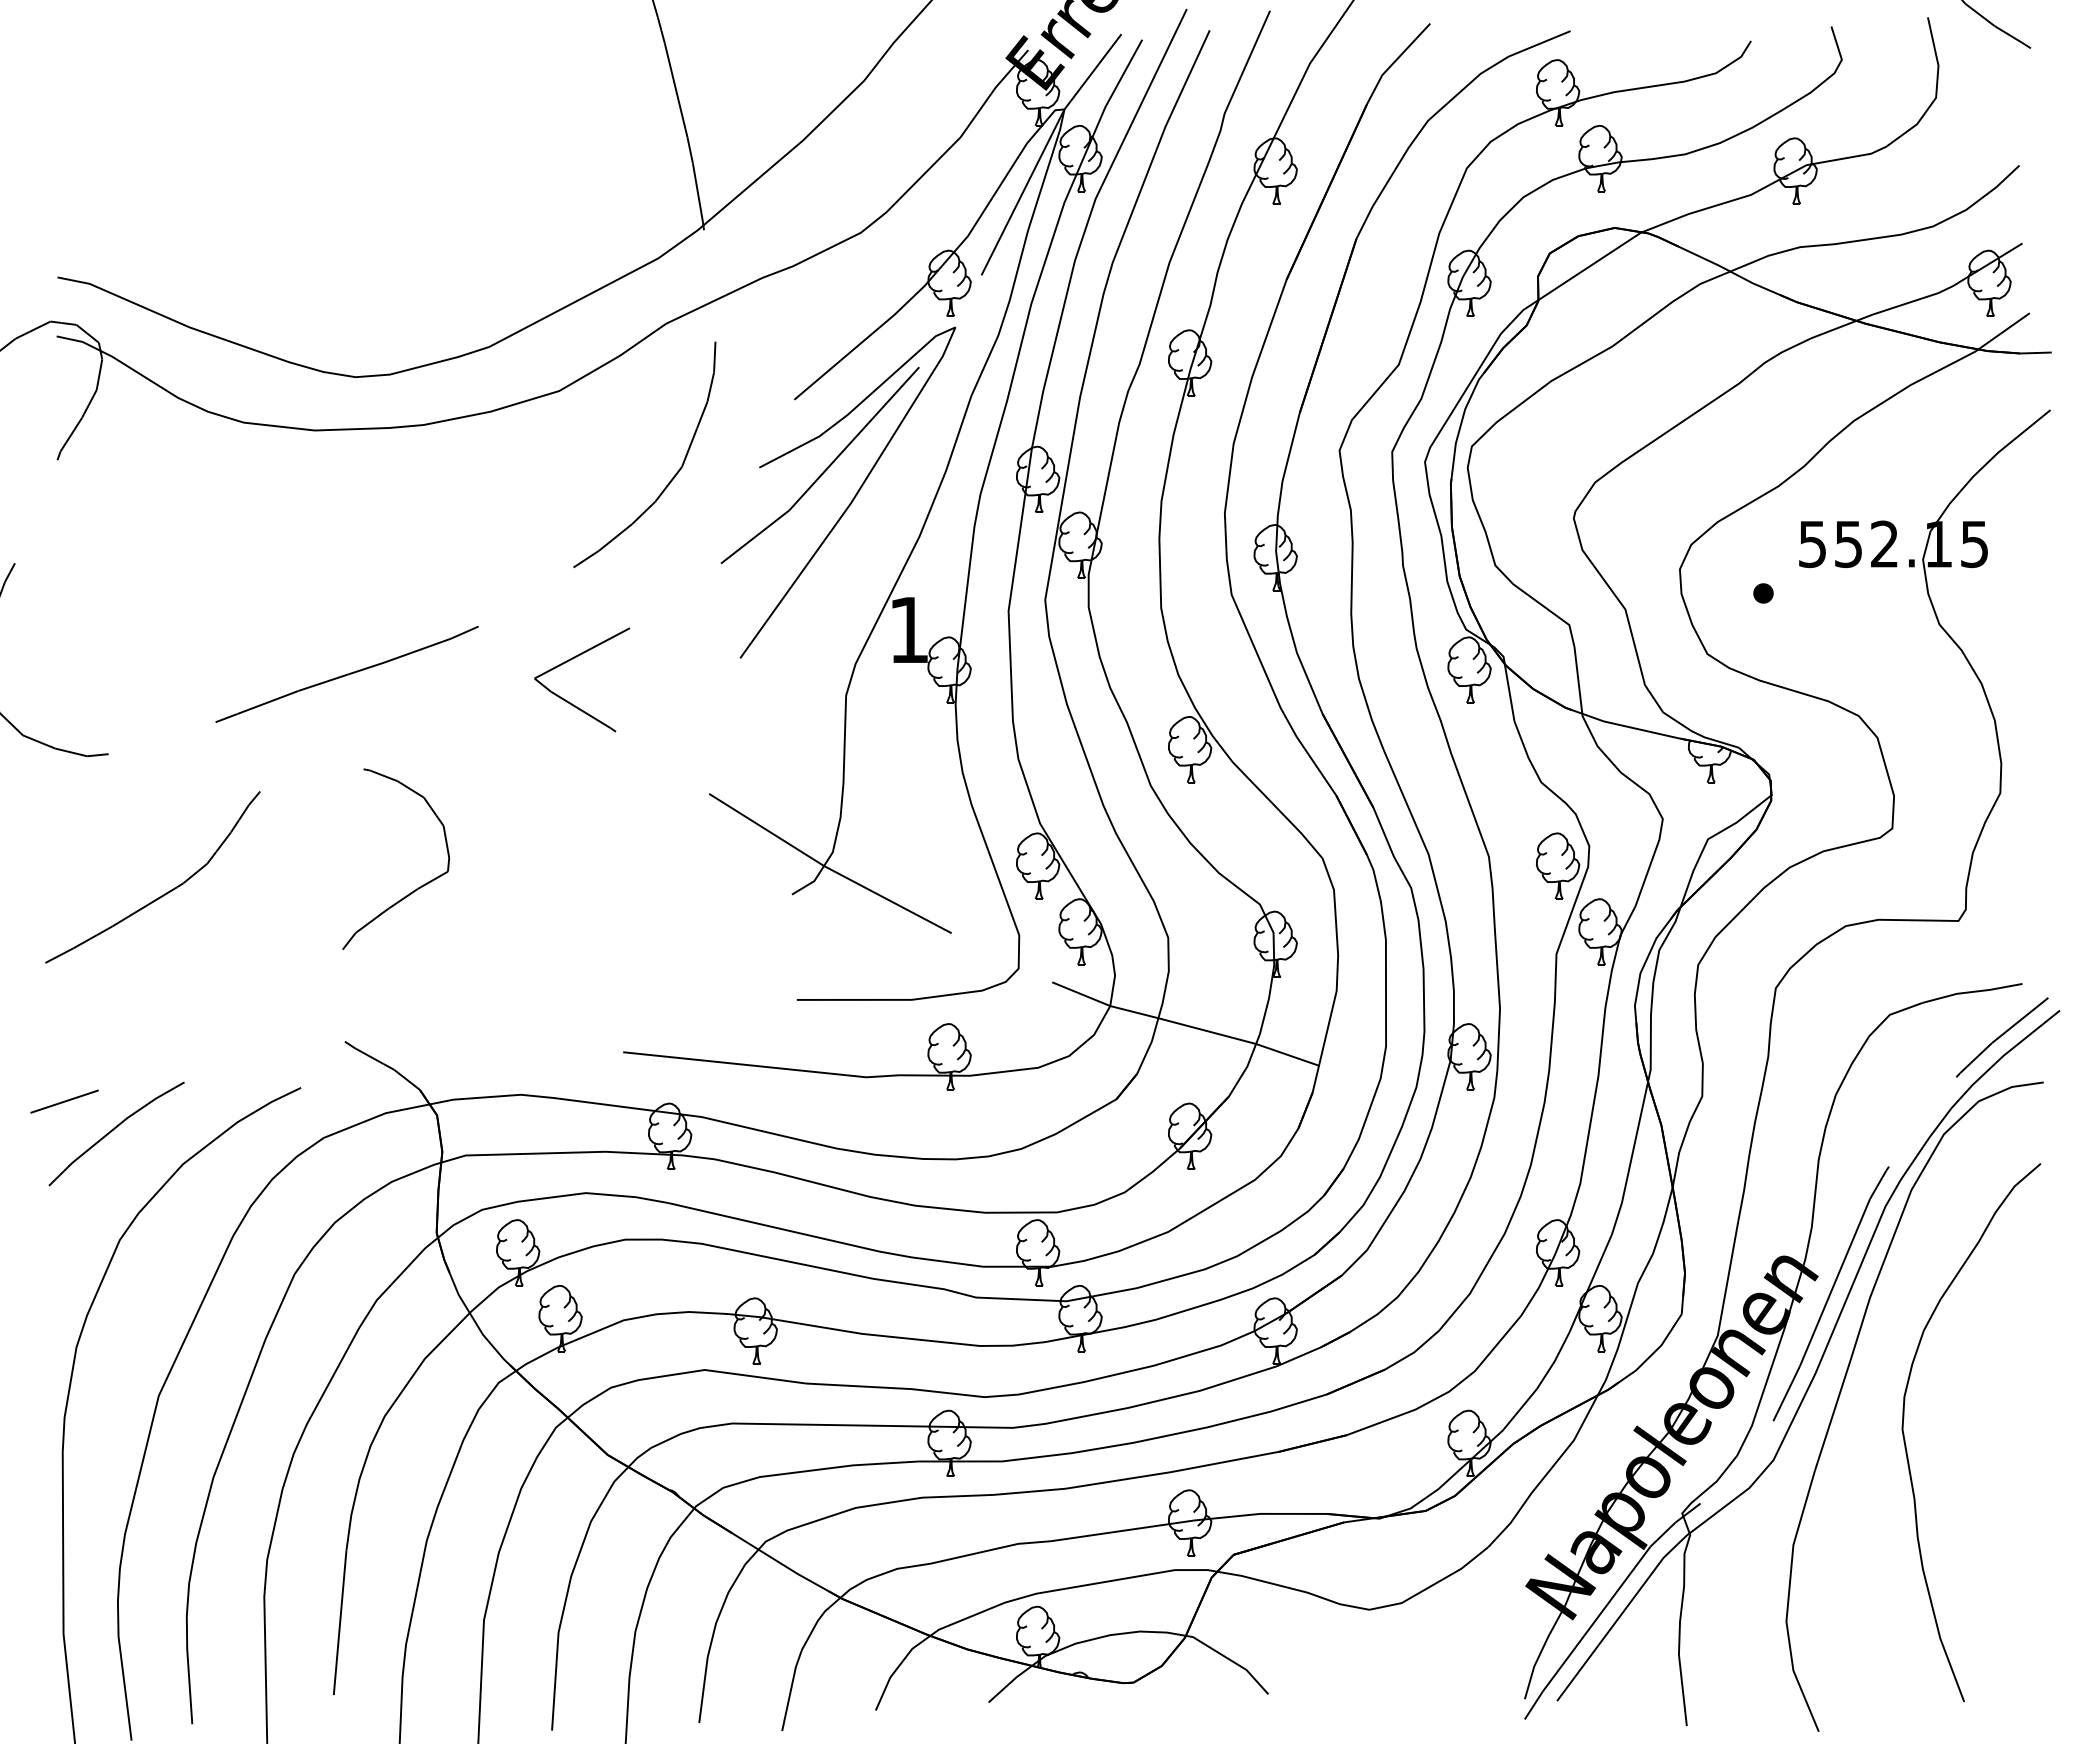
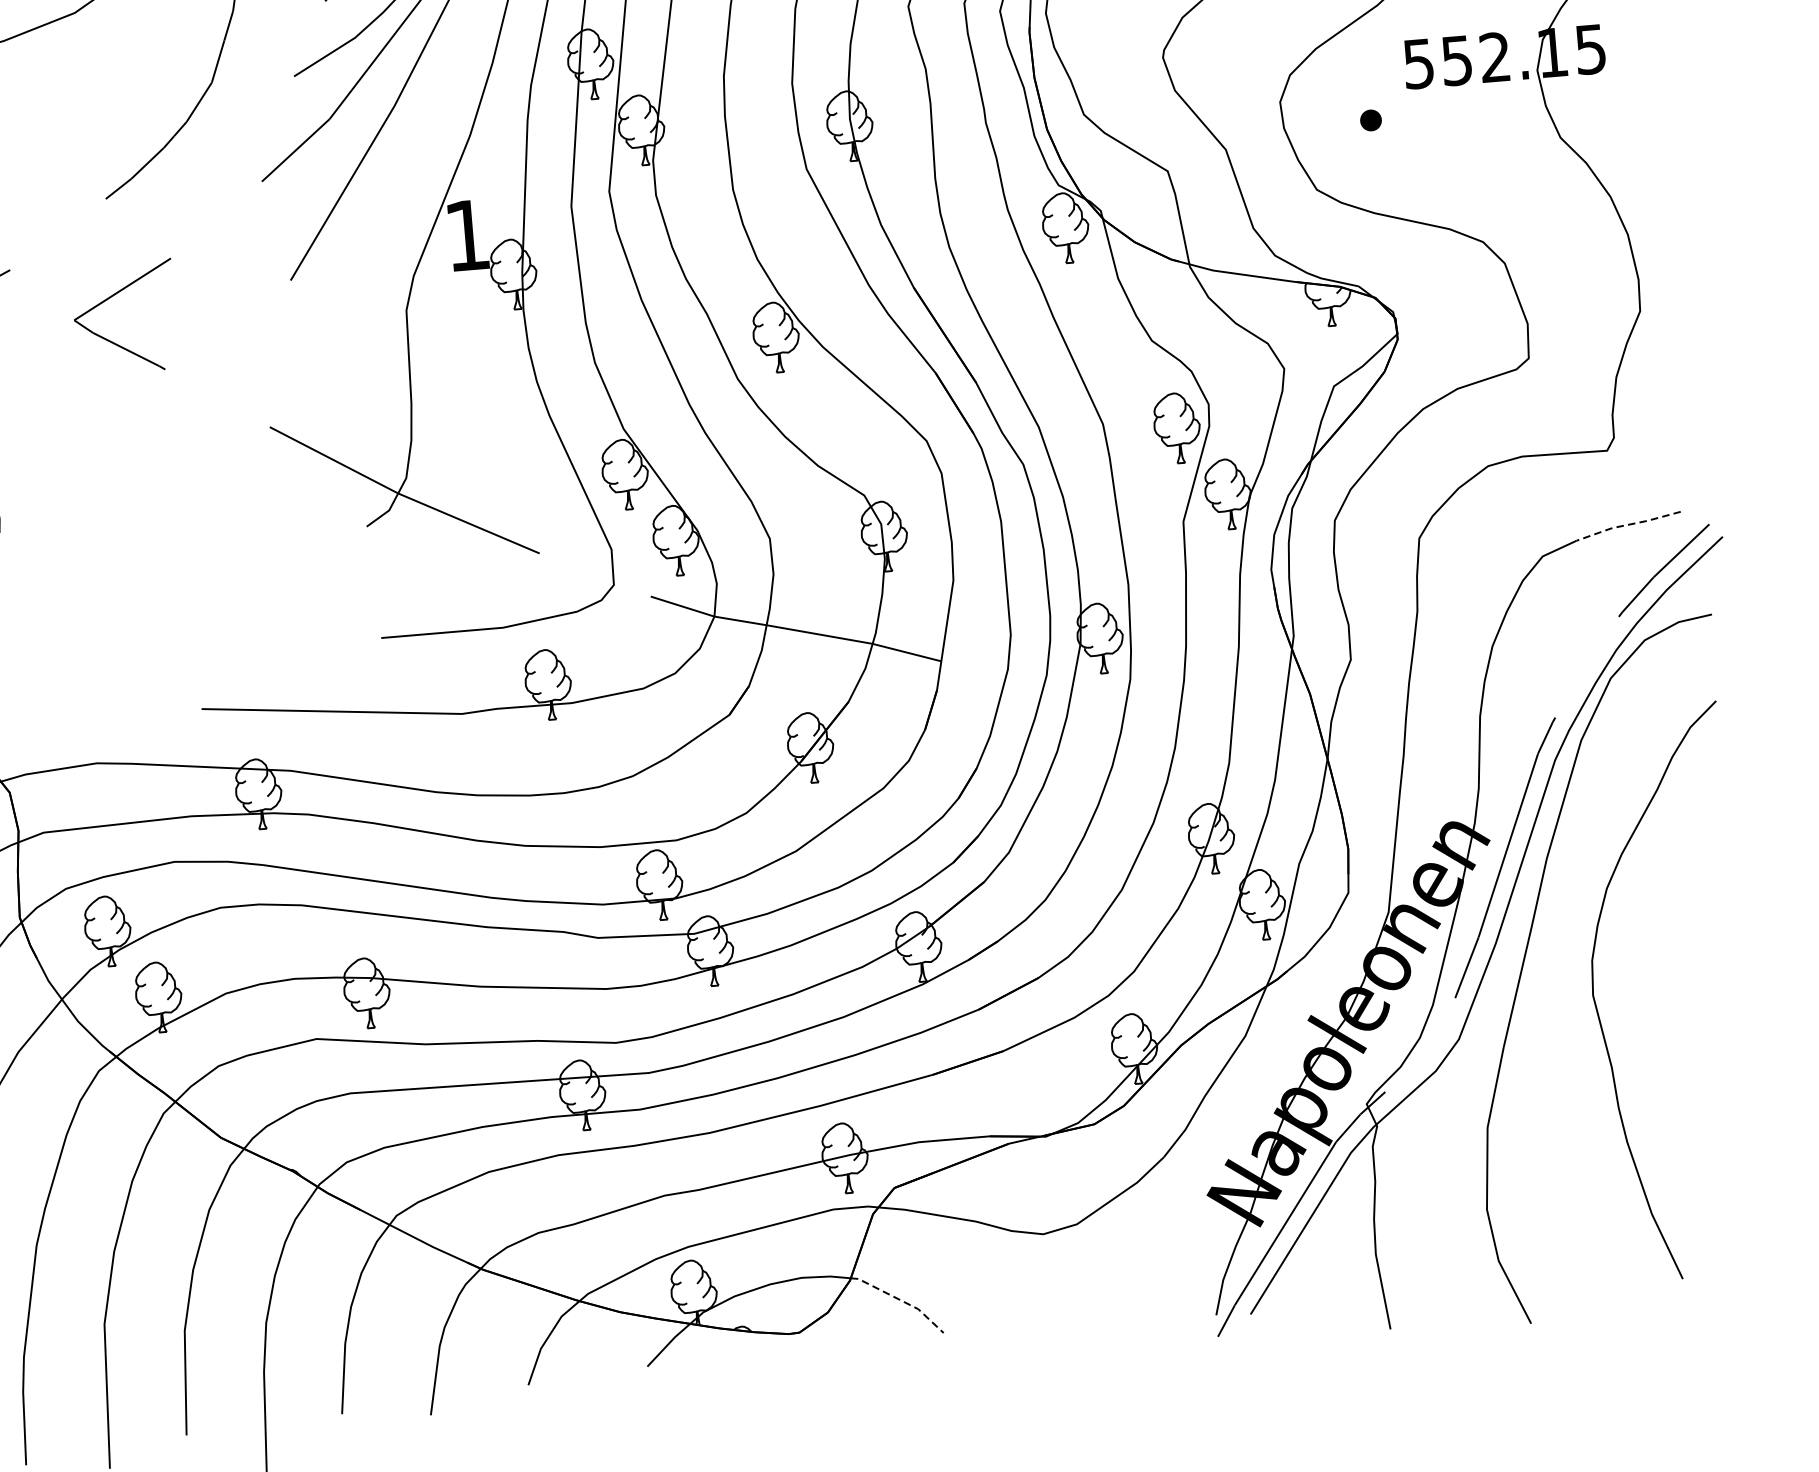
line: (1971, 992) -> (1627, 525), solid -> dashed
line: (1230, 1660) -> (900, 1300), solid -> dashed

